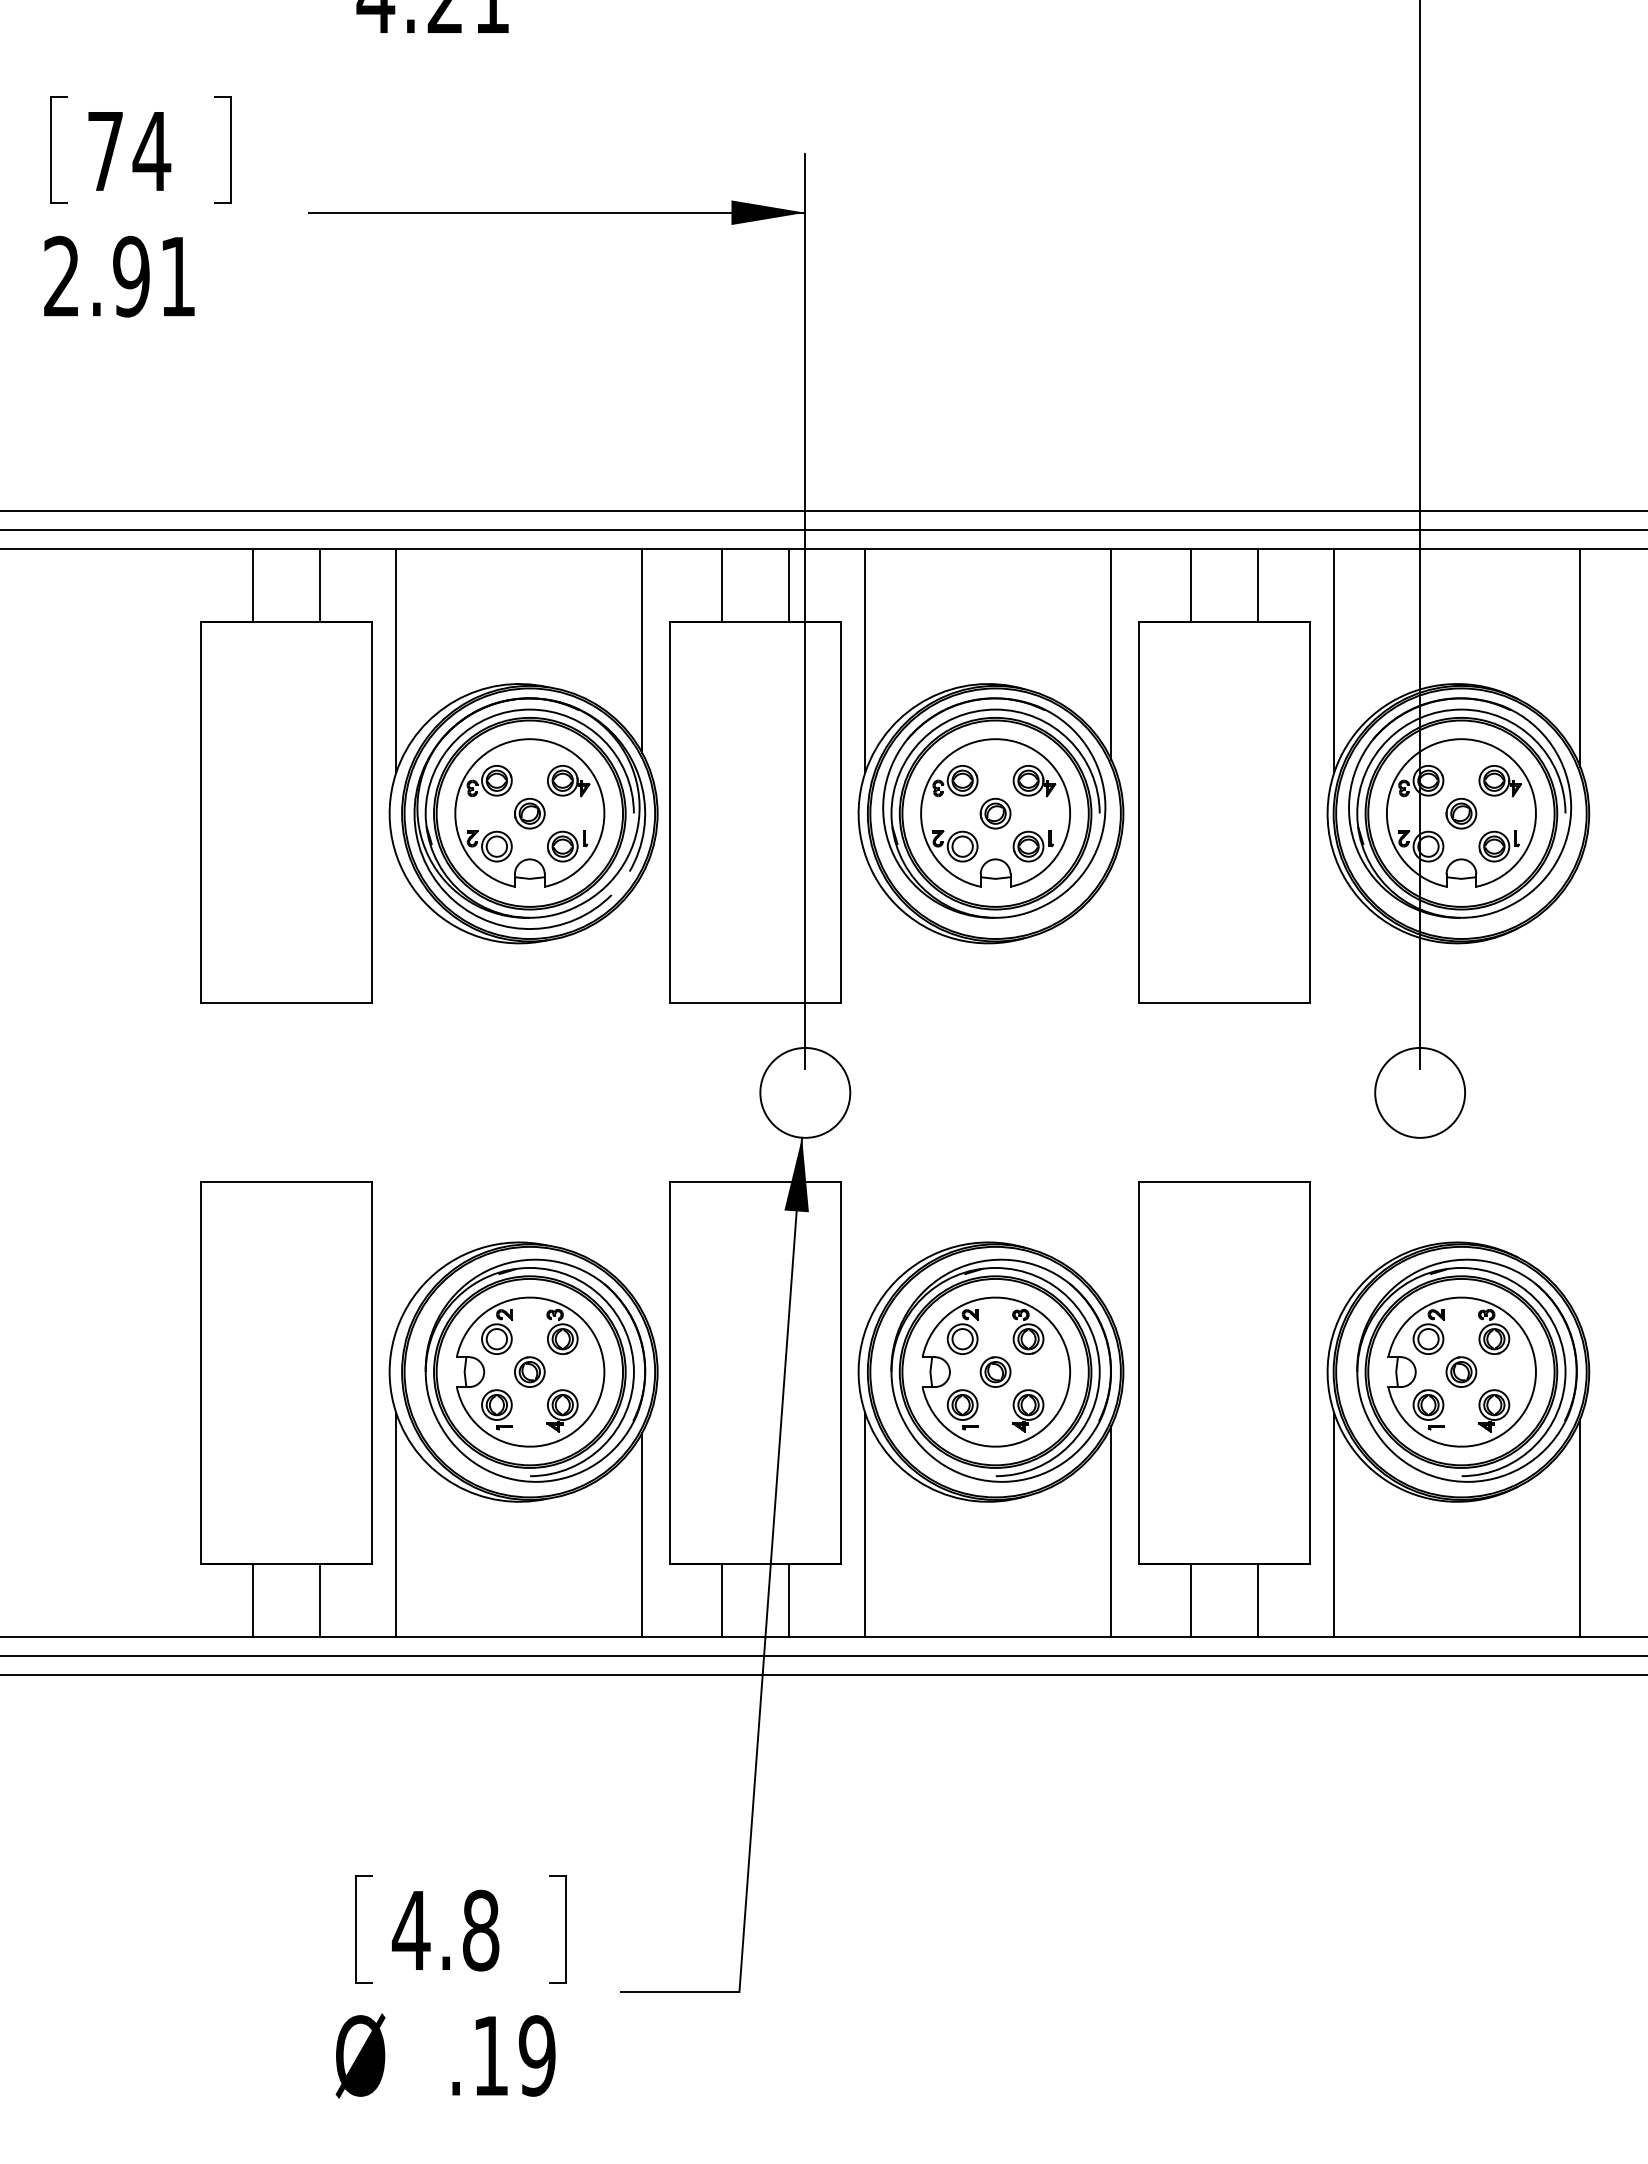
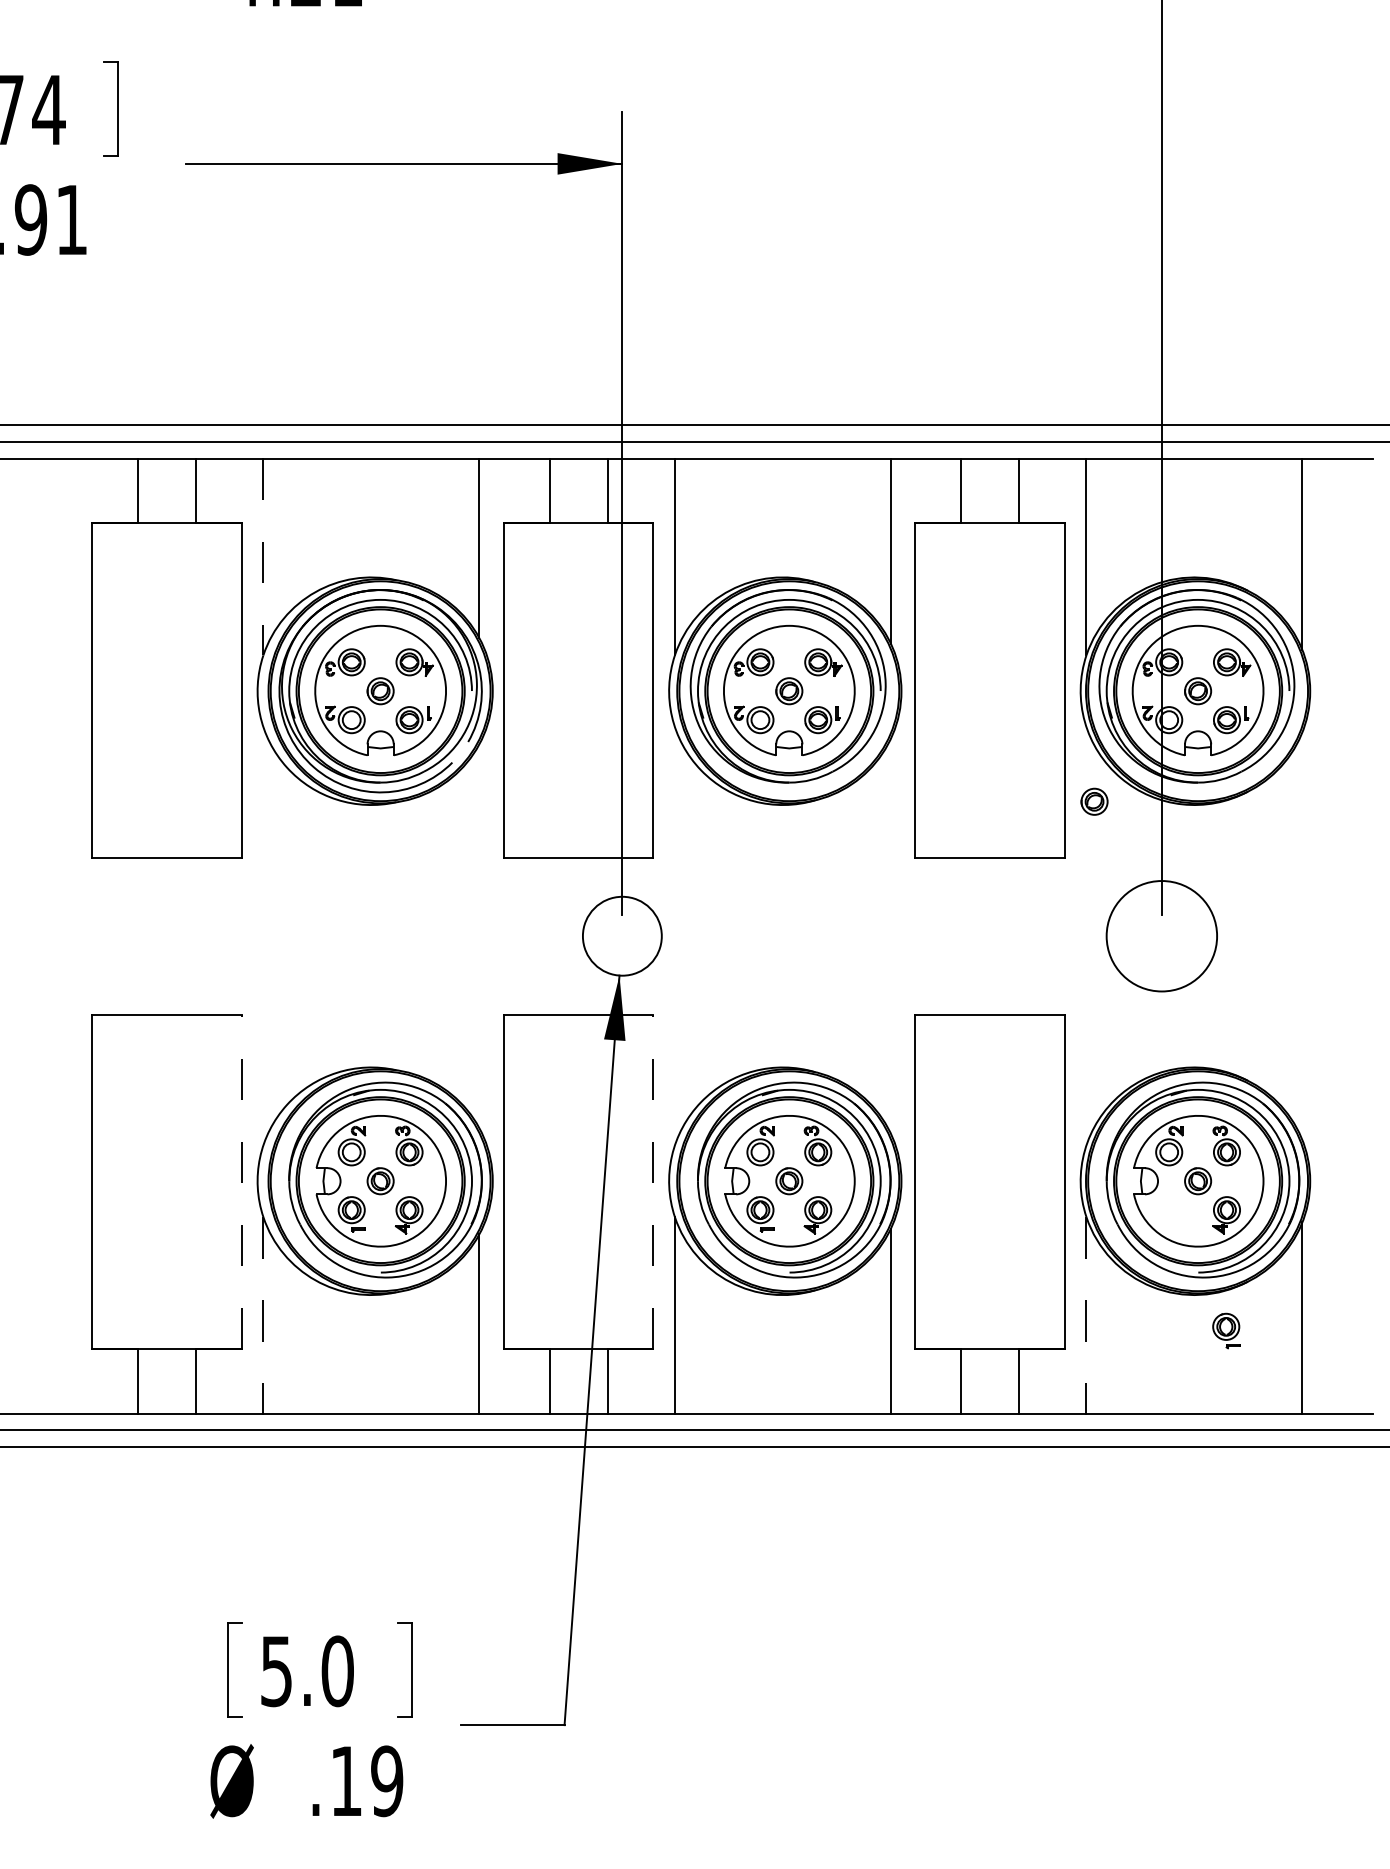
line: (396, 661) -> (263, 557), solid -> dashed
part: (1343, 939) -> (1094, 801), added
circle: (1420, 1092) -> (1162, 935), size x1.4
line: (371, 1373) -> (241, 1182), solid -> dashed
line: (840, 1373) -> (653, 1182), solid -> dashed
part: (1428, 1409) -> (1226, 1330), moved
line: (396, 1525) -> (263, 1315), solid -> dashed
line: (1334, 1525) -> (1086, 1315), solid -> dashed
text: (445, 1930) -> (306, 1671), 4.8 -> 5.0

